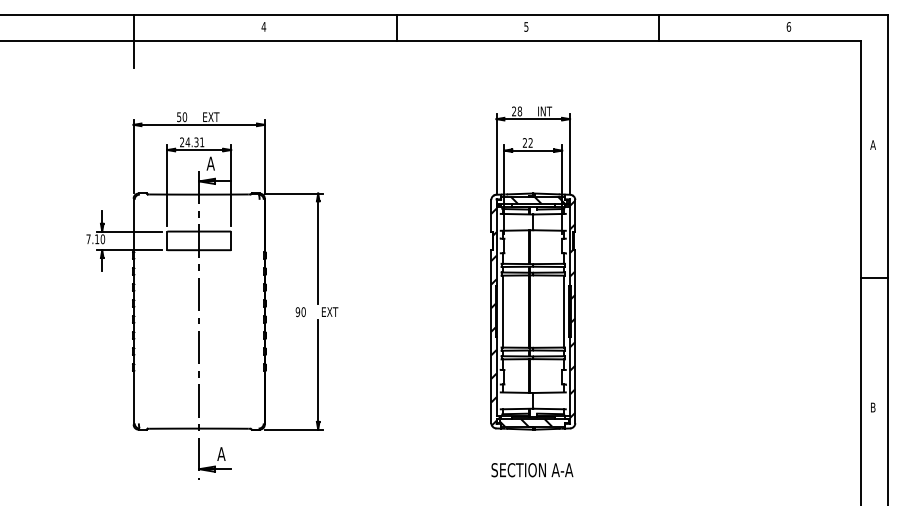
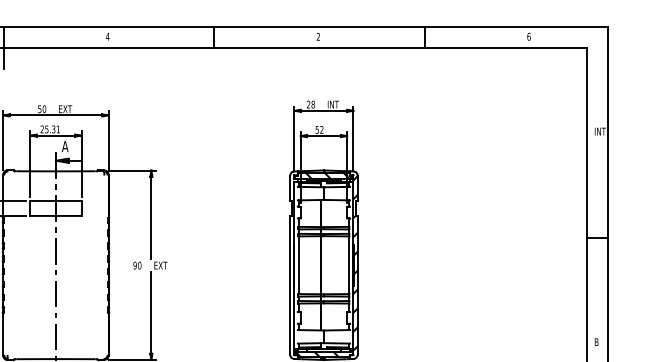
text: (526, 26) -> (318, 36), 5 -> 2
text: (187, 142) -> (46, 129), 24.31 -> 25.31
text: (524, 142) -> (316, 129), 22 -> 52
text: (877, 144) -> (600, 131), A -> INT
hatch: (496, 314) -> (294, 267), removed

